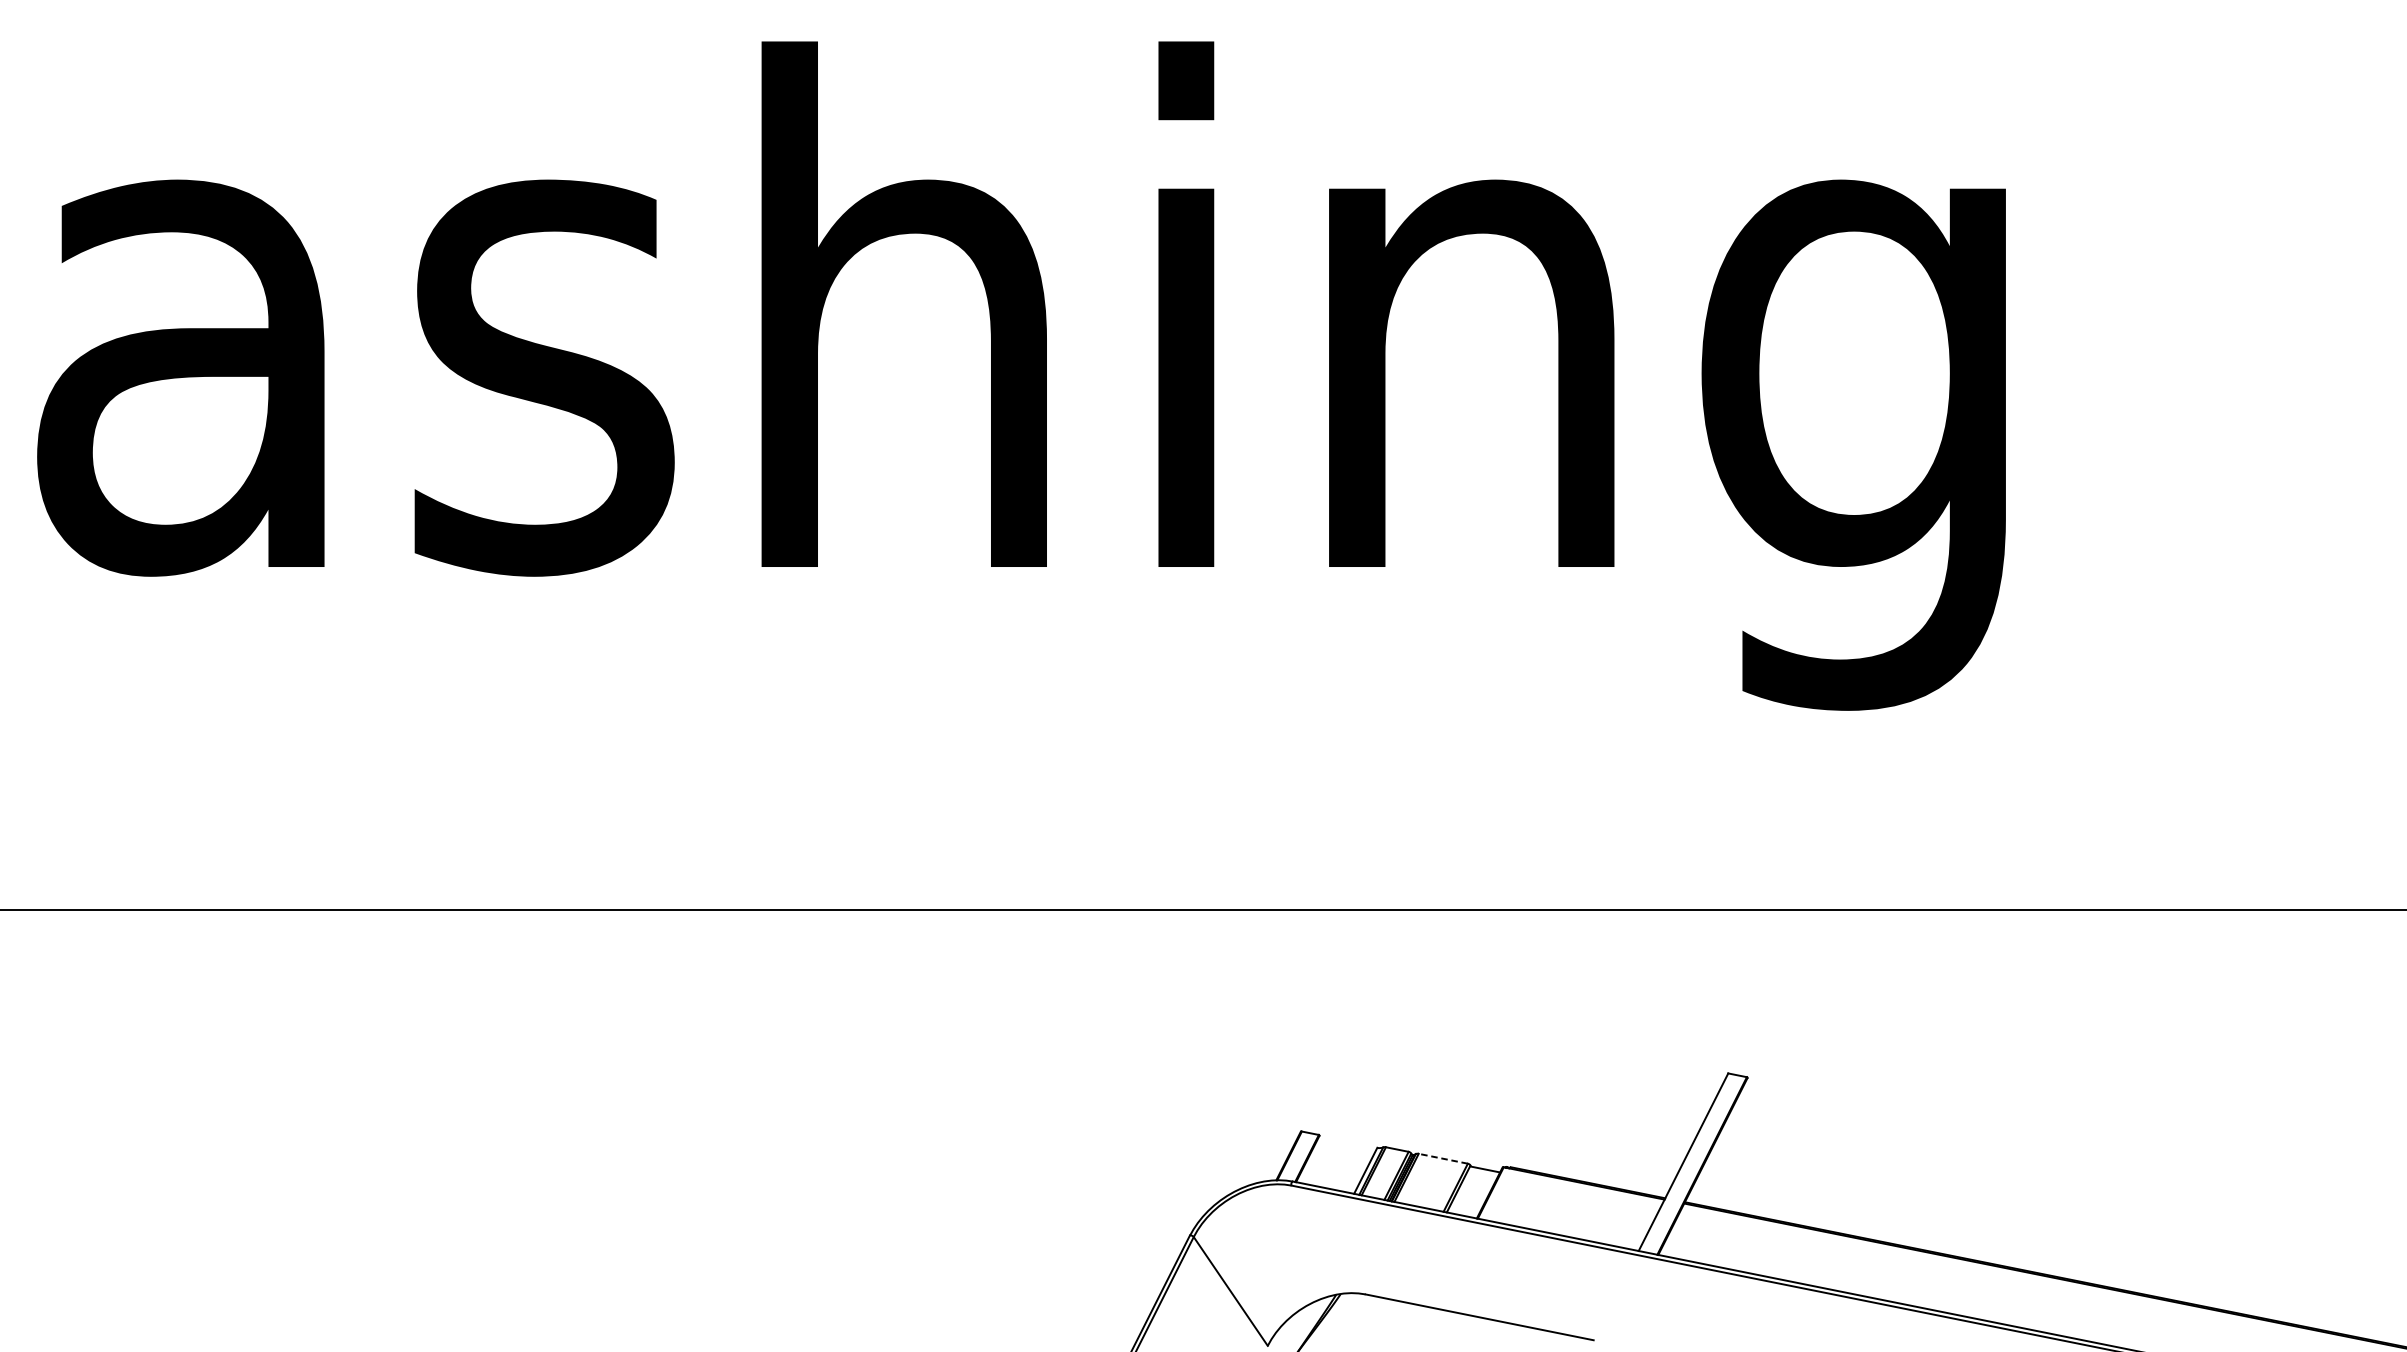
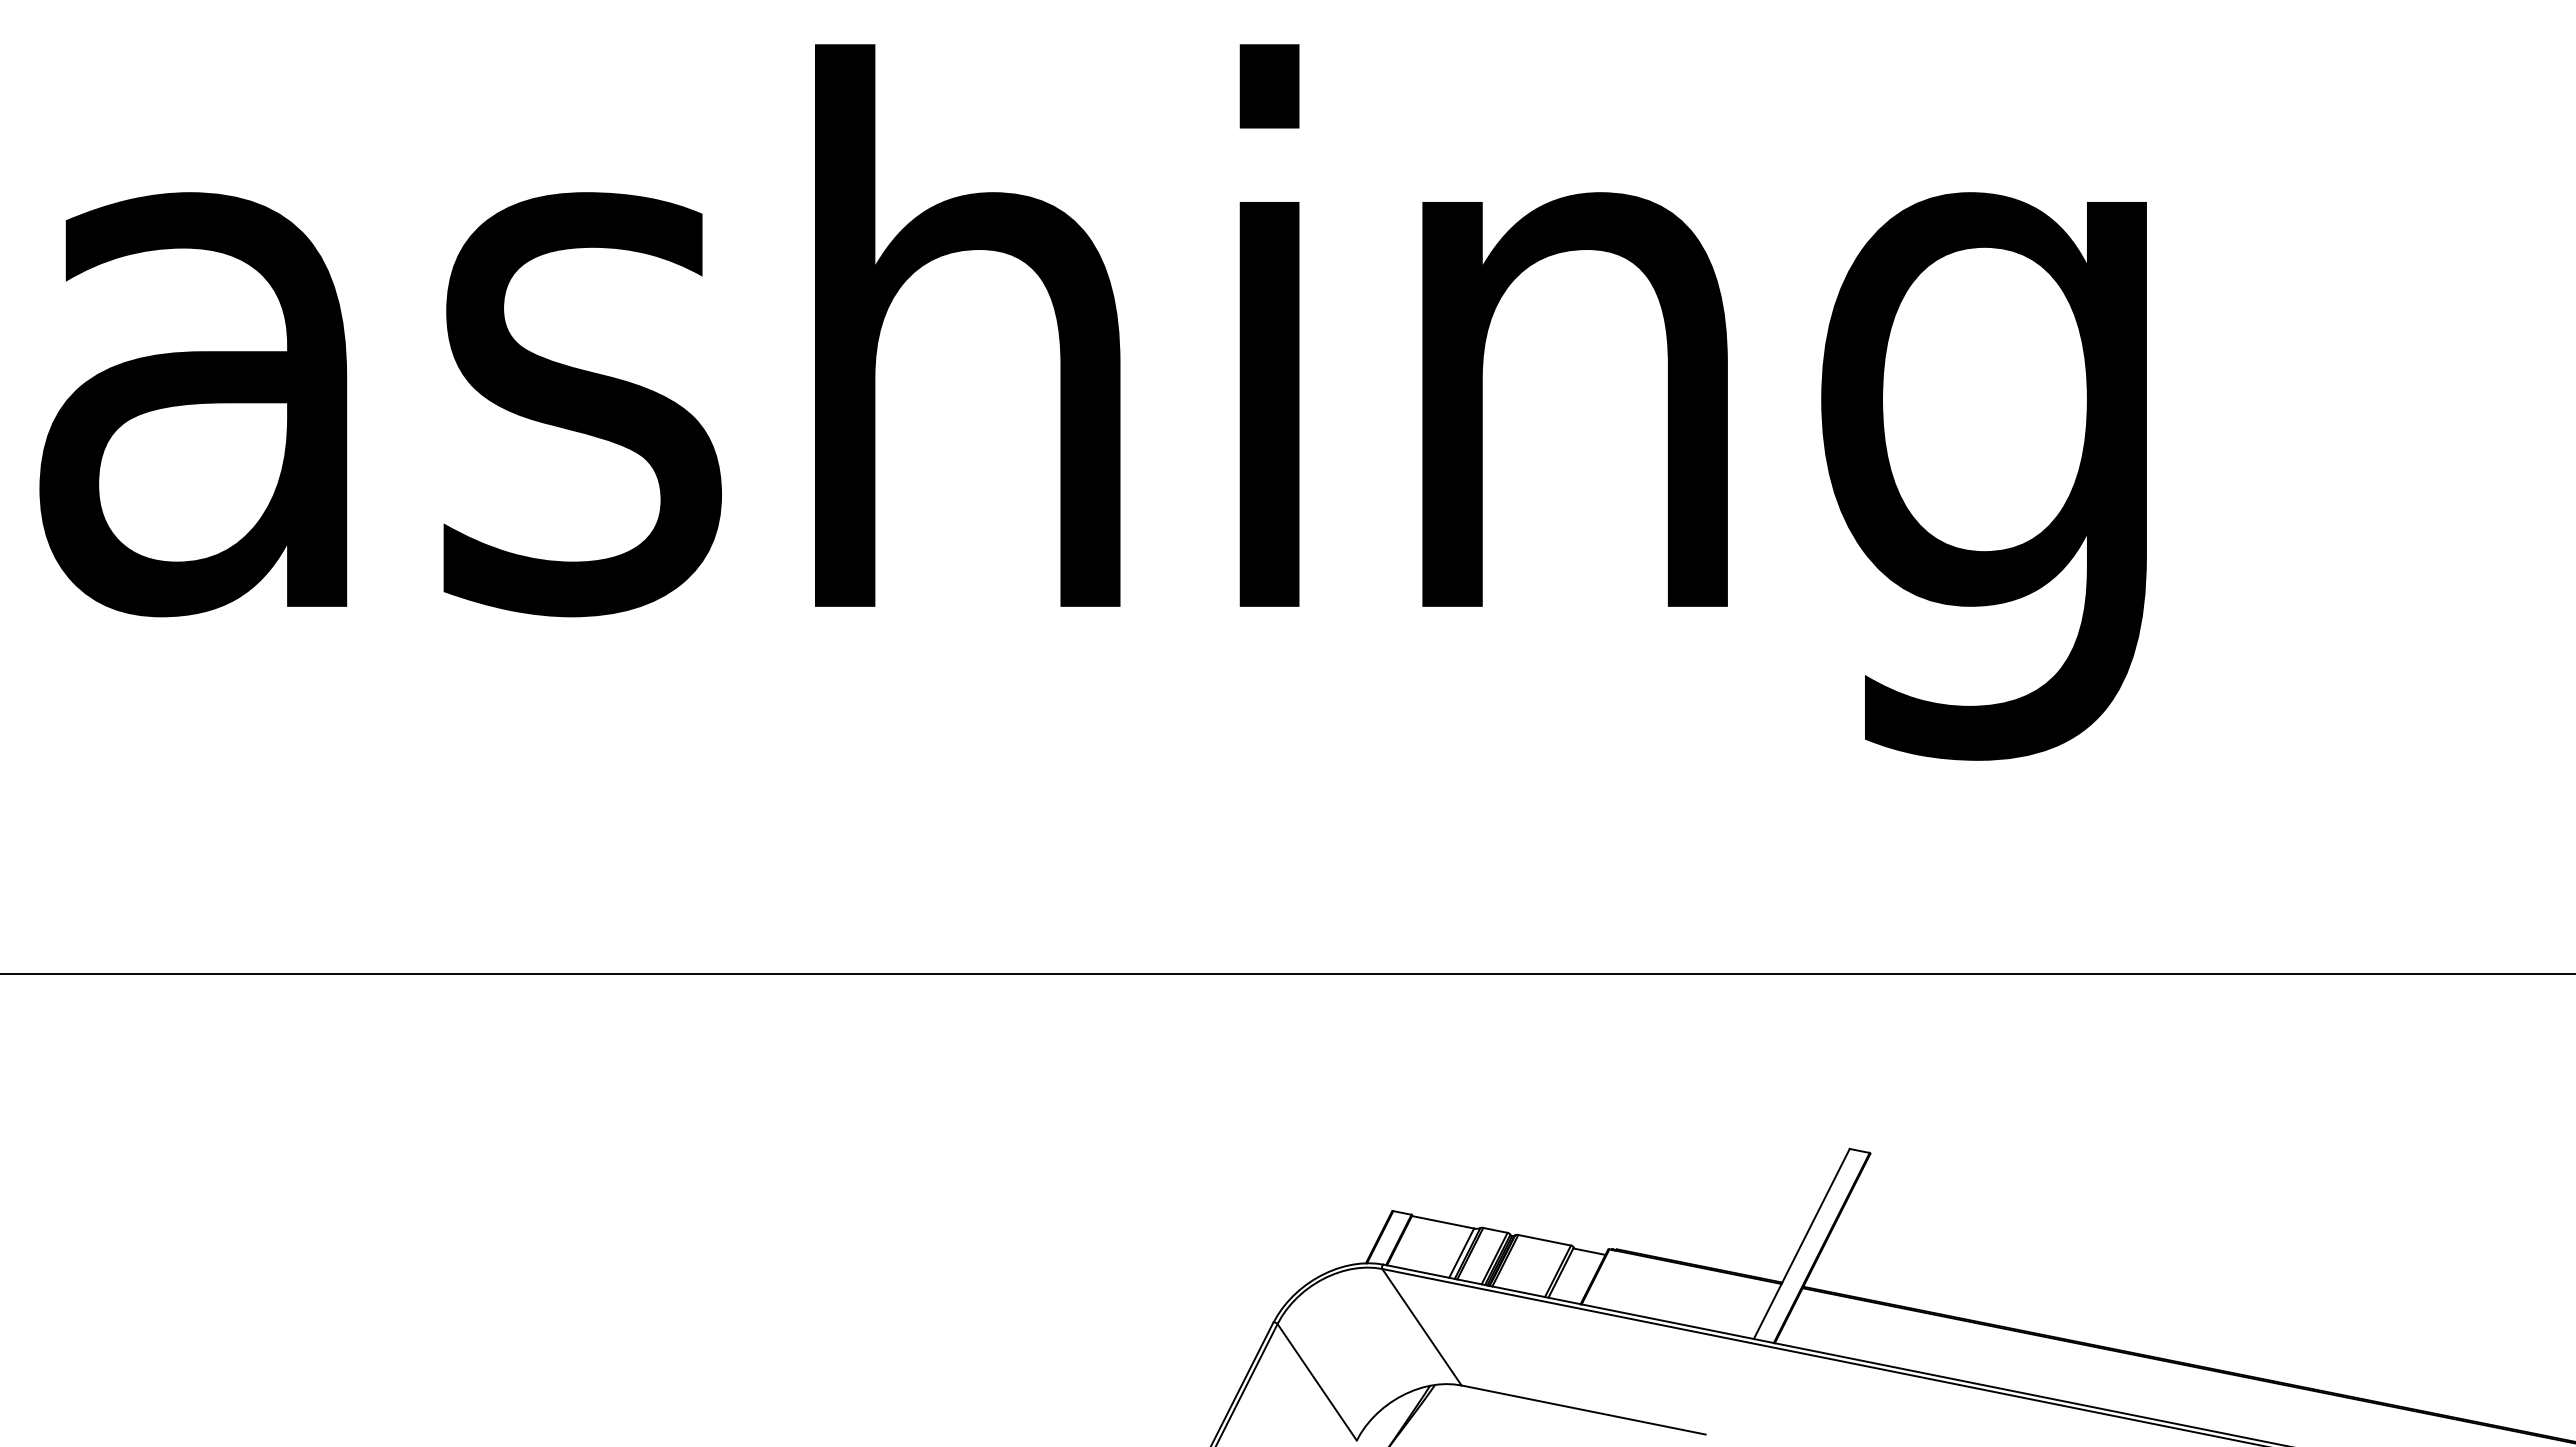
line: (1347, 1142) -> (1442, 1222), added
line: (1443, 1158) -> (1544, 1240), dashed -> solid
line: (1328, 1240) -> (1421, 1327), added

